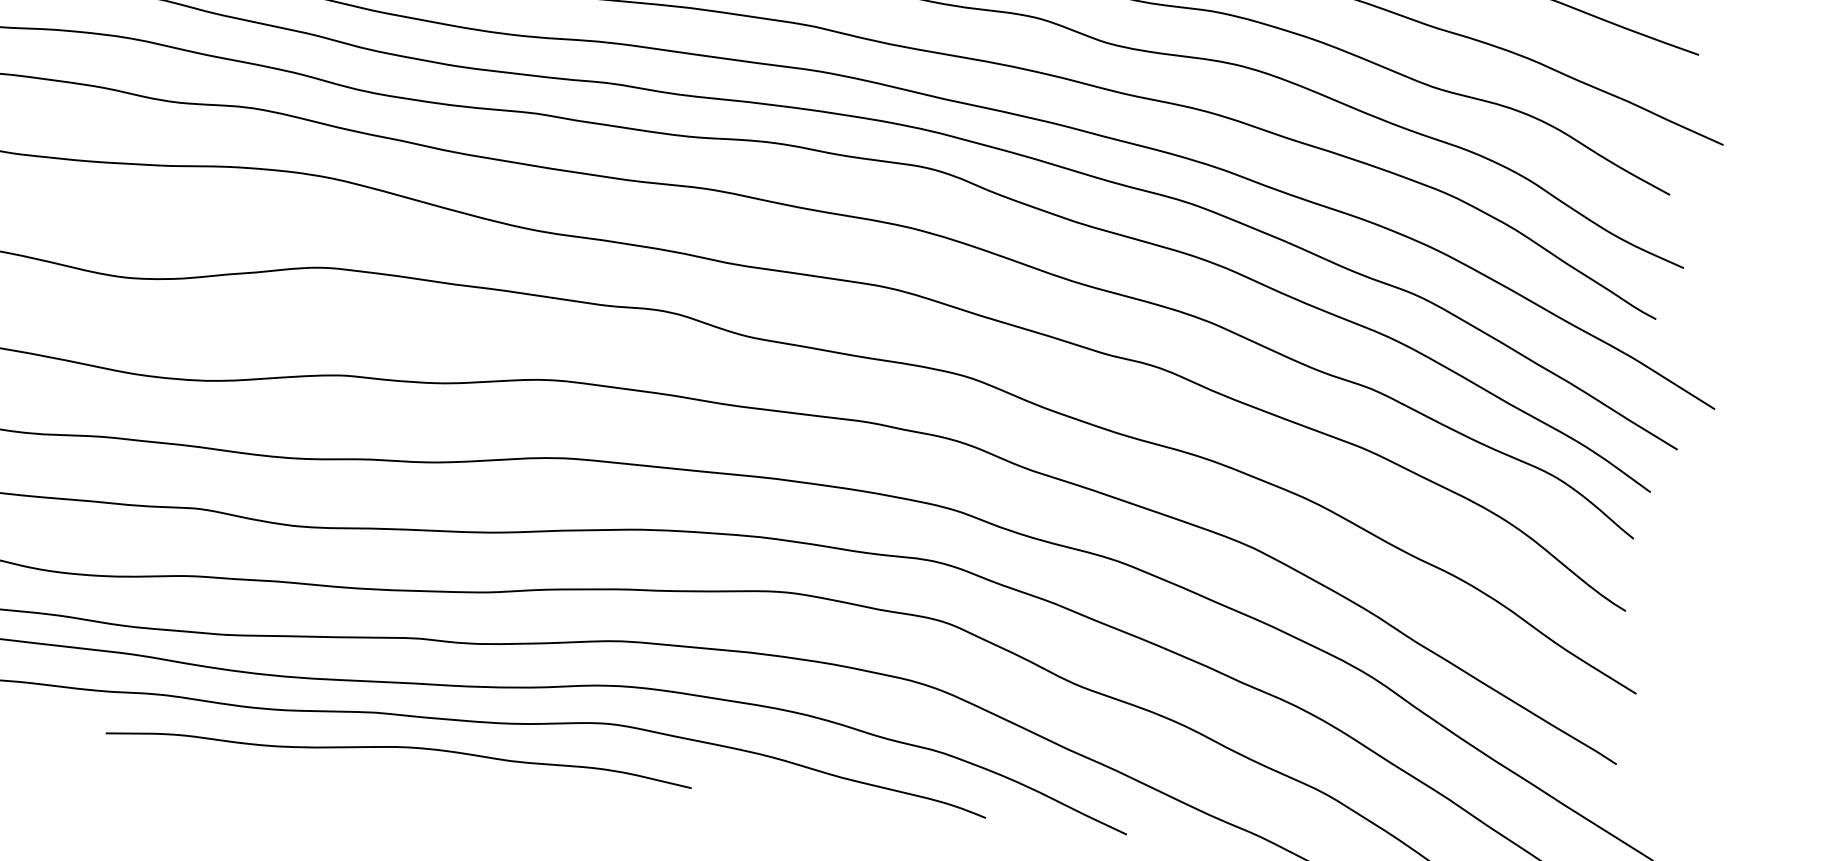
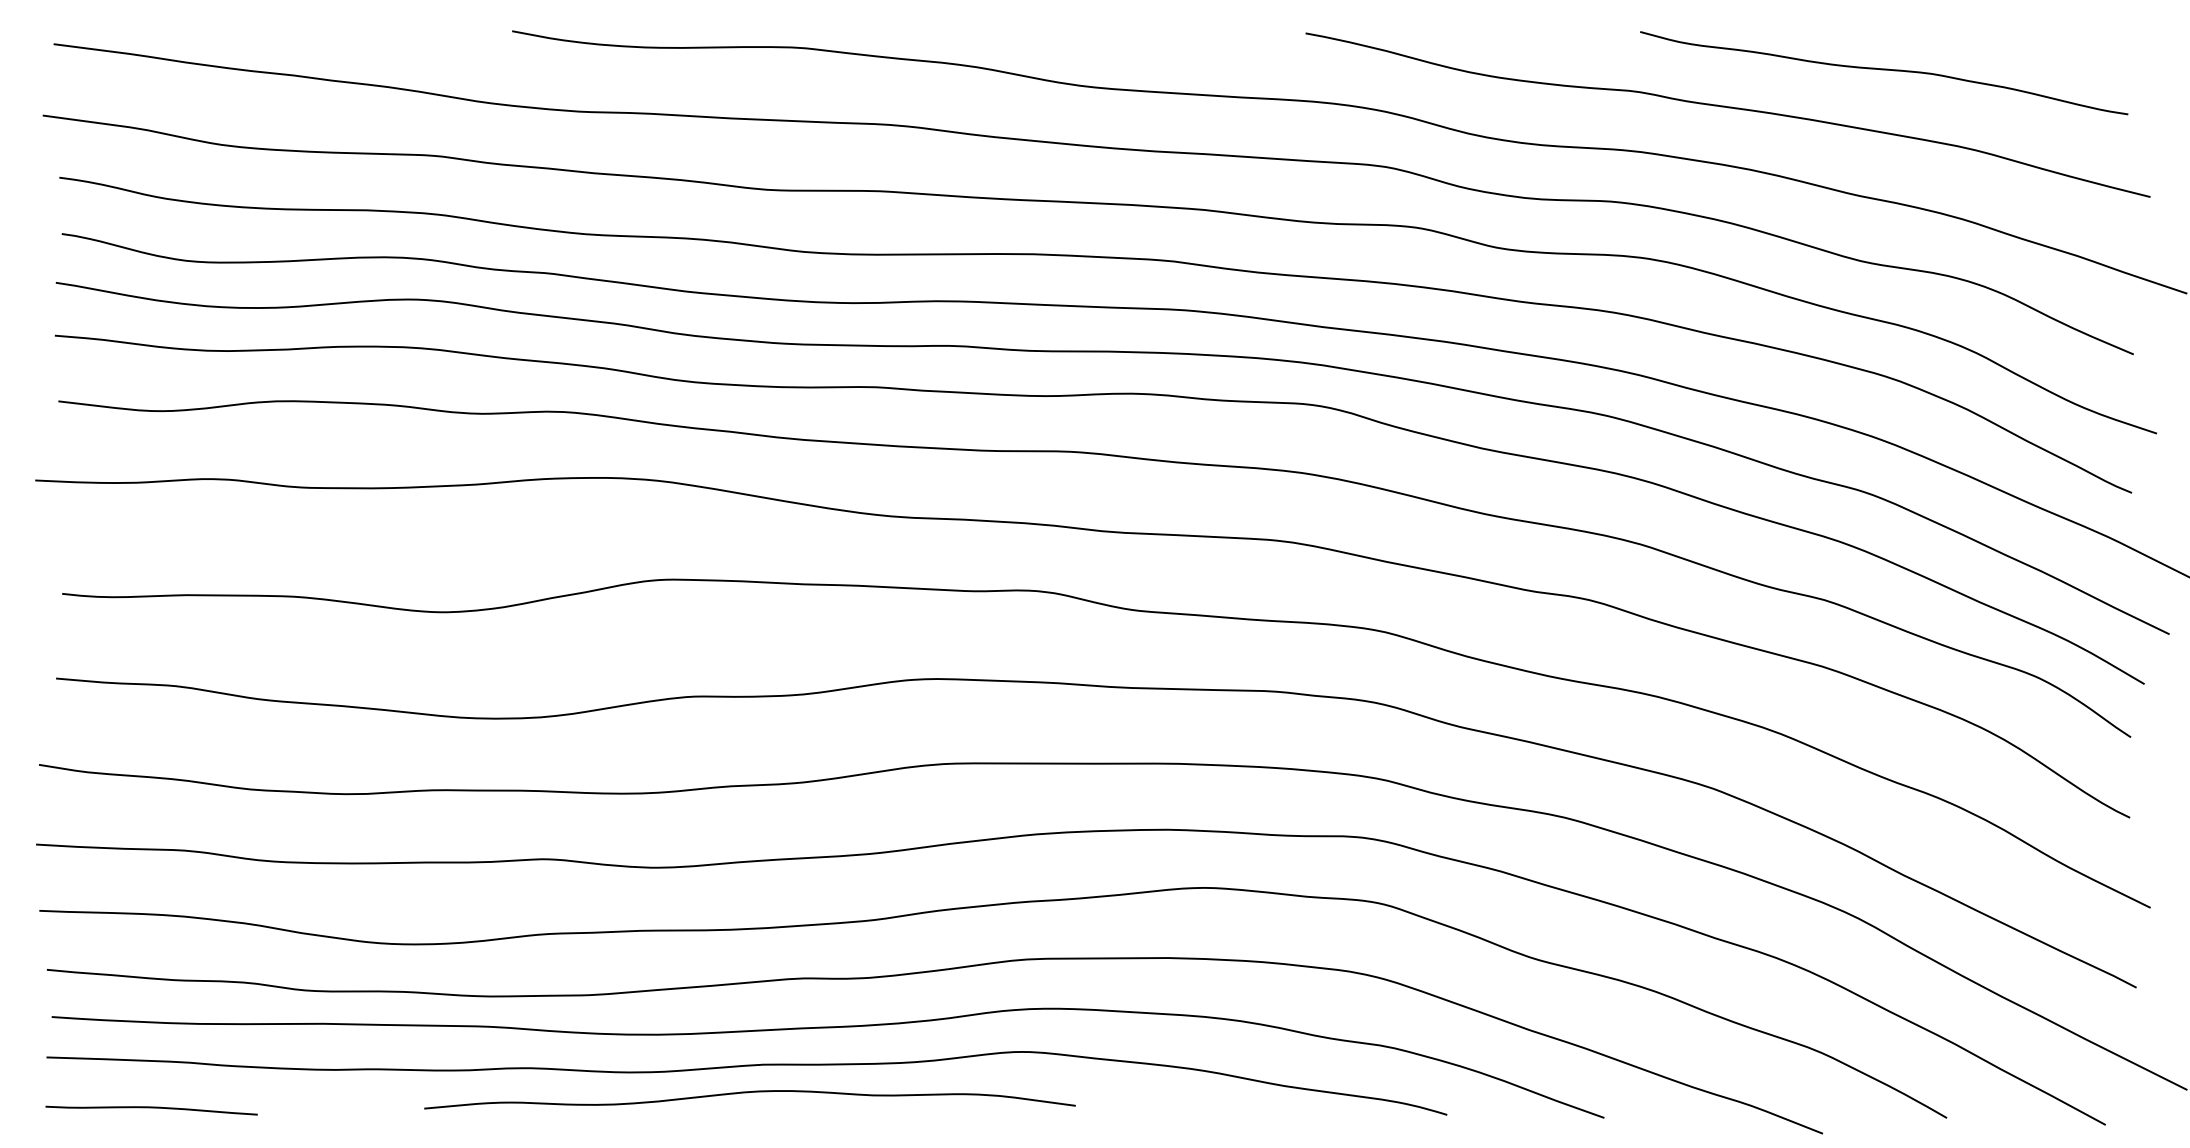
curve: (397, 748) -> (747, 1093), moved

